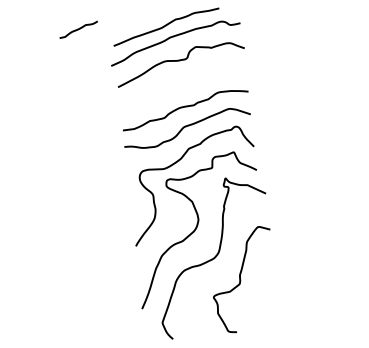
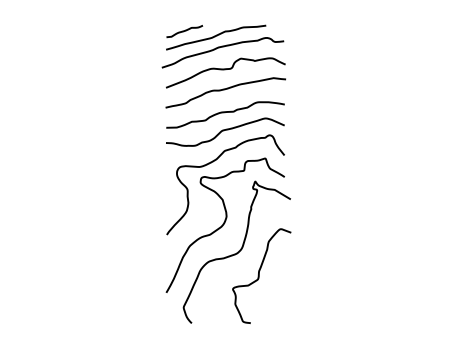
curve: (78, 29) -> (184, 31), moved
curve: (181, 83) -> (224, 90), added

